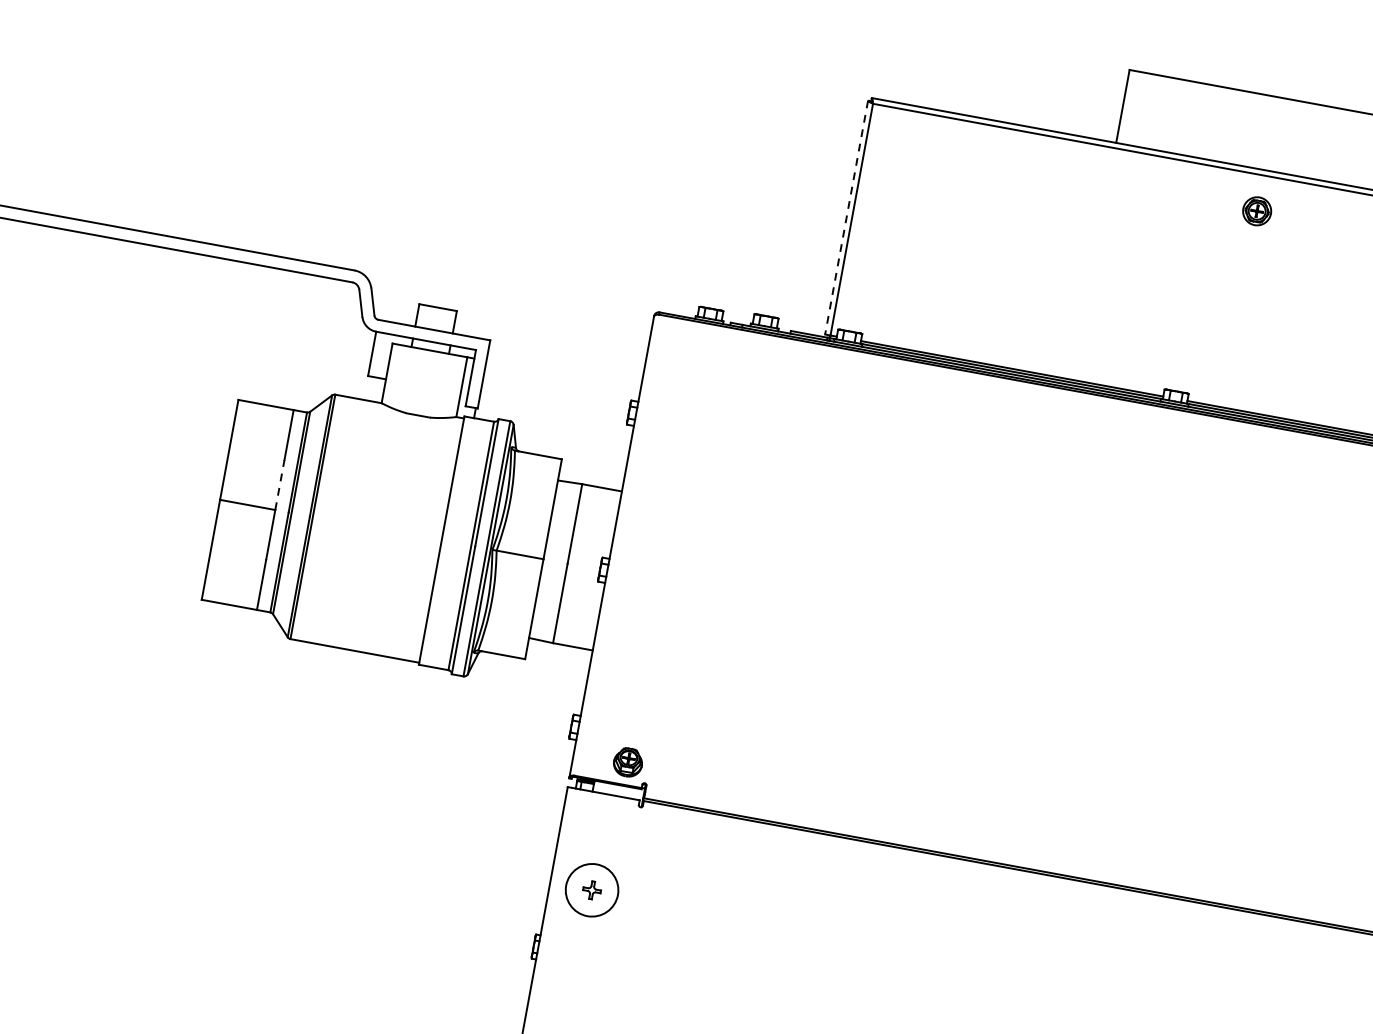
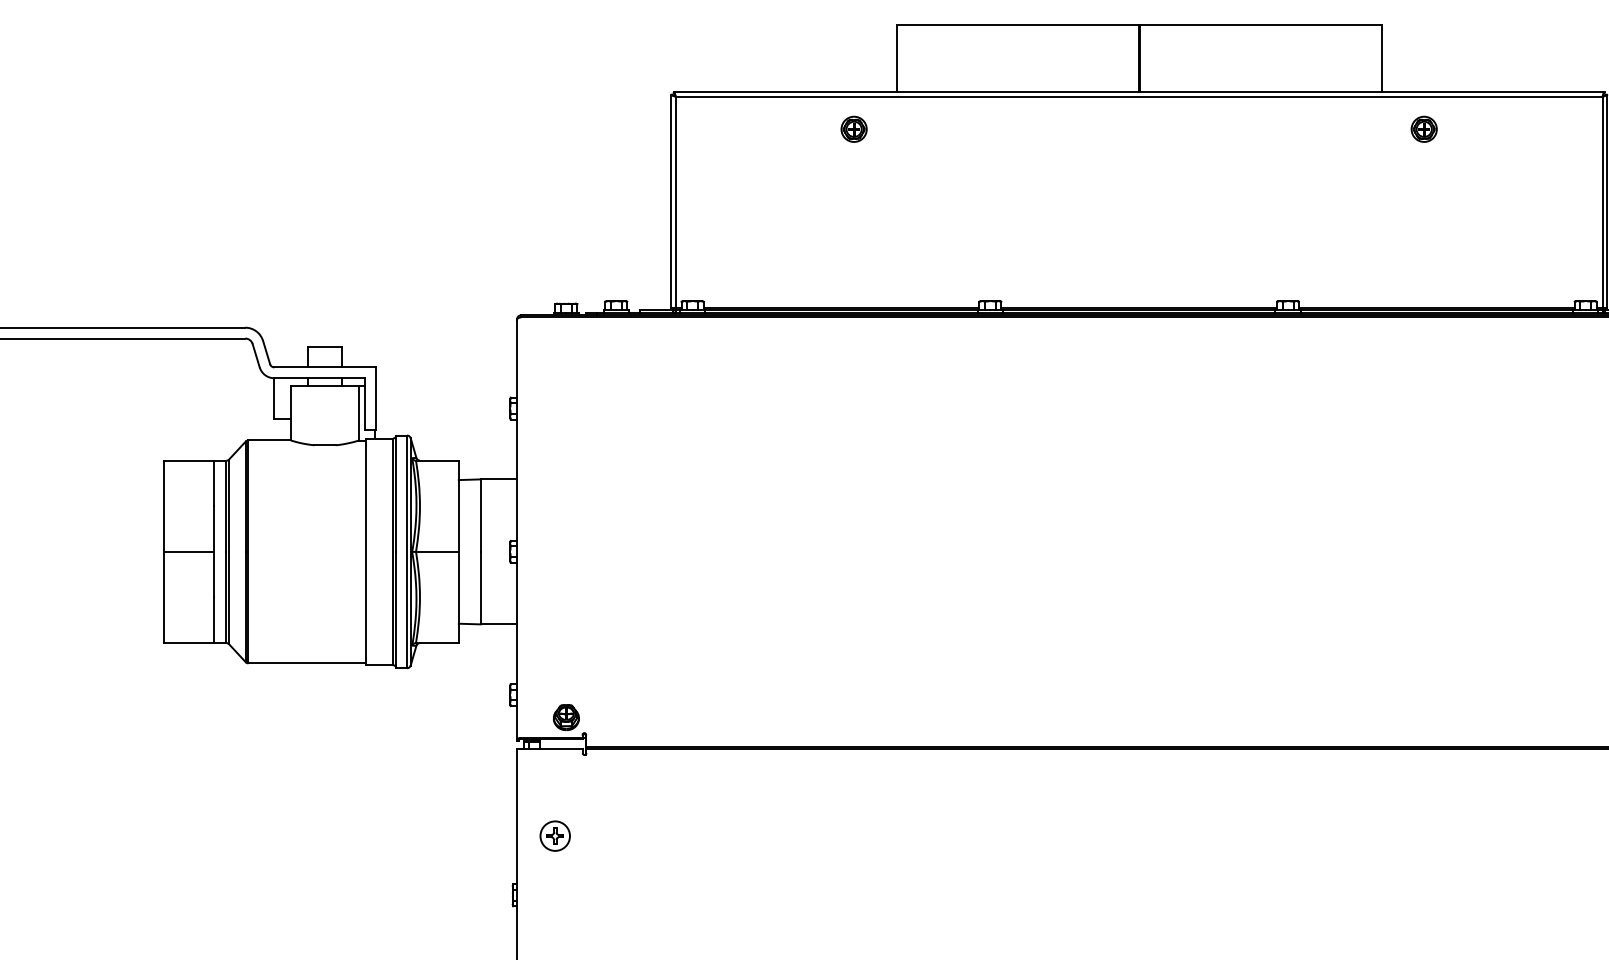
part: (1256, 210) -> (853, 128), moved
line: (846, 217) -> (670, 201), dashed -> solid
line: (280, 485) -> (214, 529), dashed -> solid
circle: (592, 889) -> (555, 835), size x0.62

